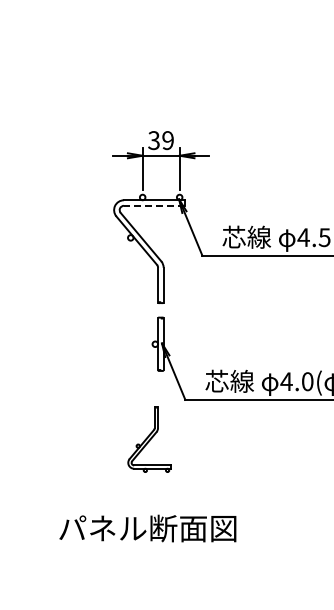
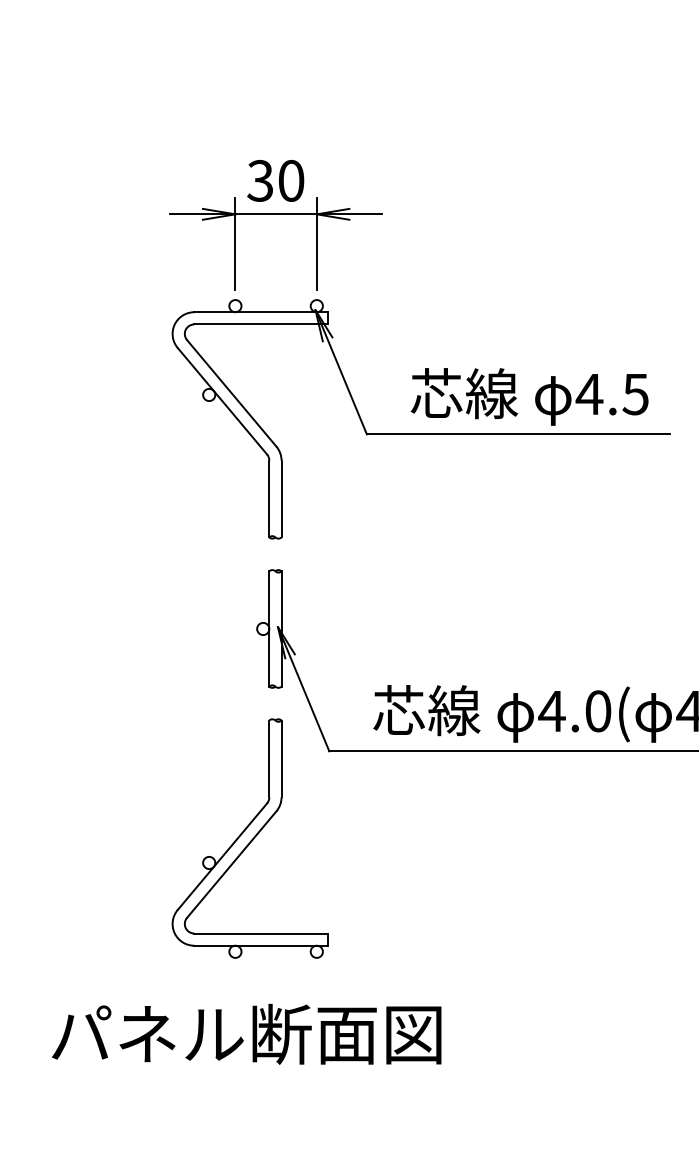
text: (167, 140) -> (290, 180), 39 -> 30
line: (153, 205) -> (259, 323), dashed -> solid
part: (149, 439) -> (250, 838), size x1.67

